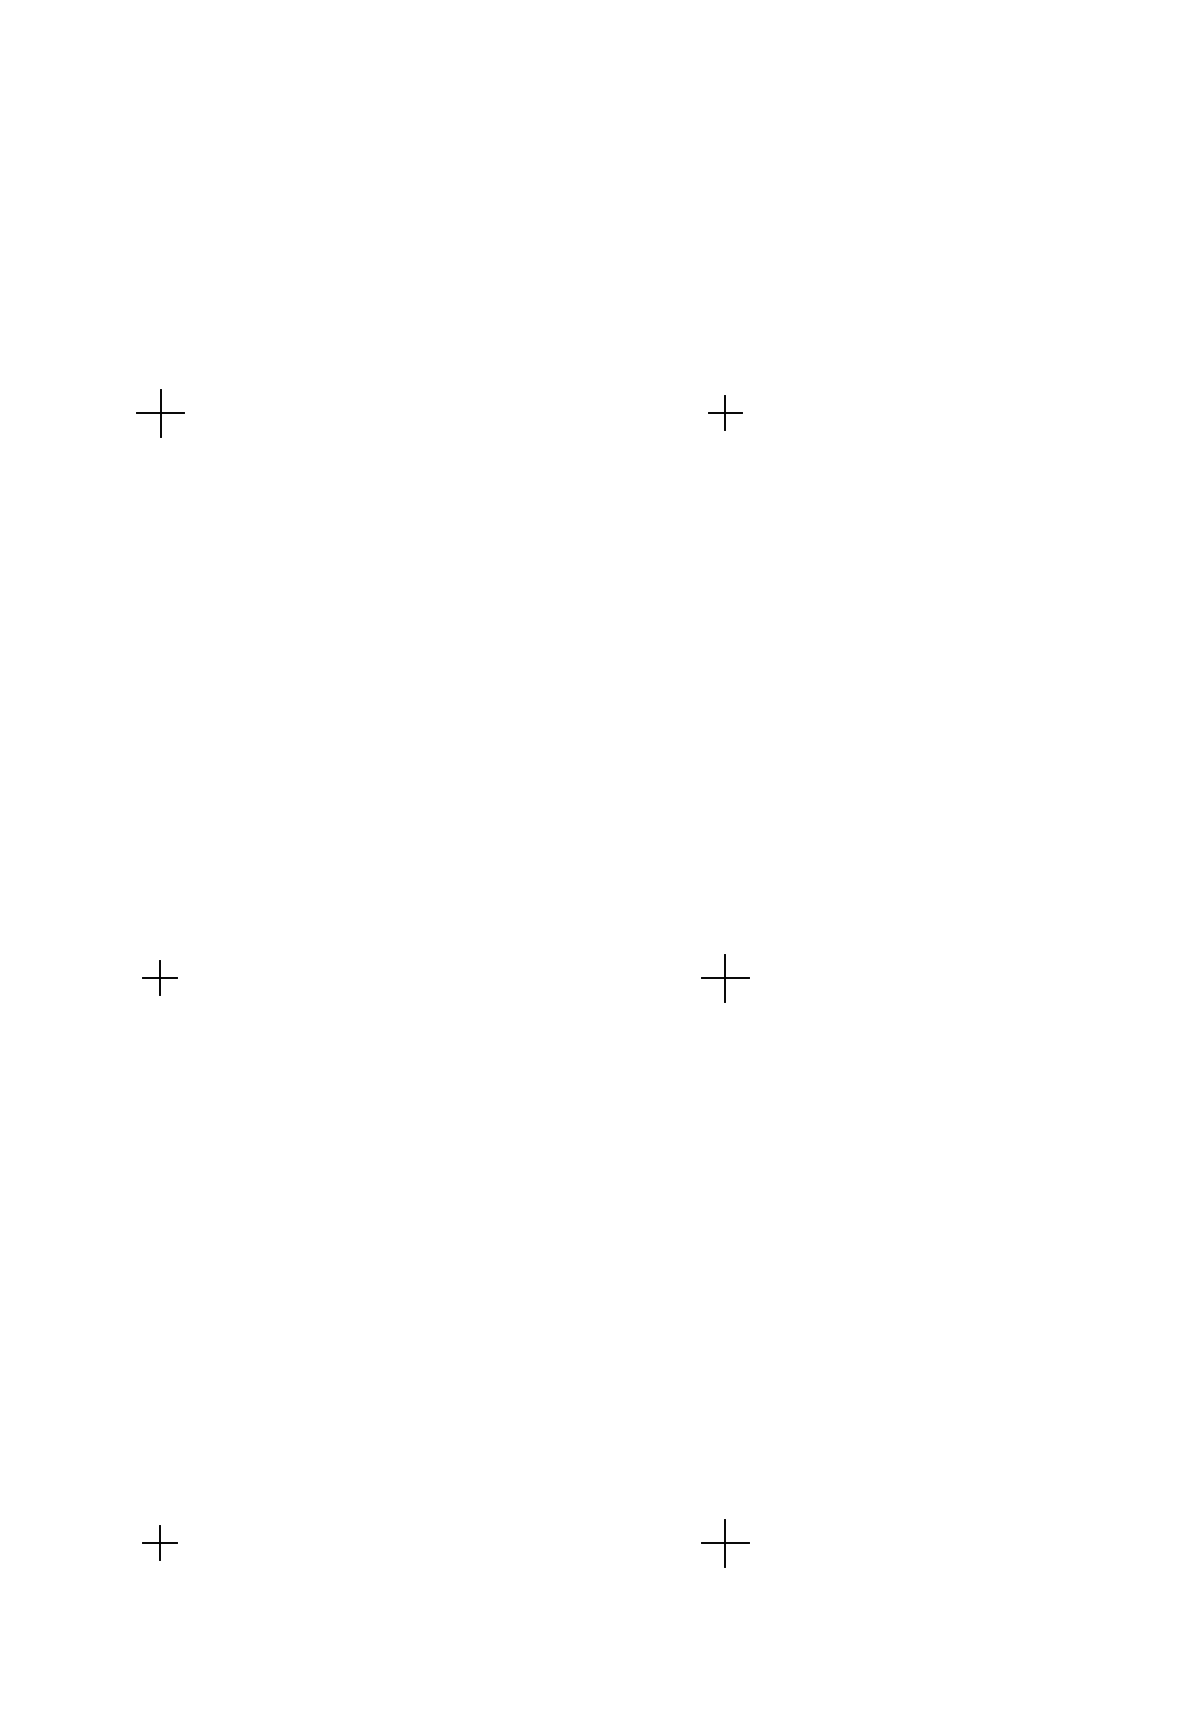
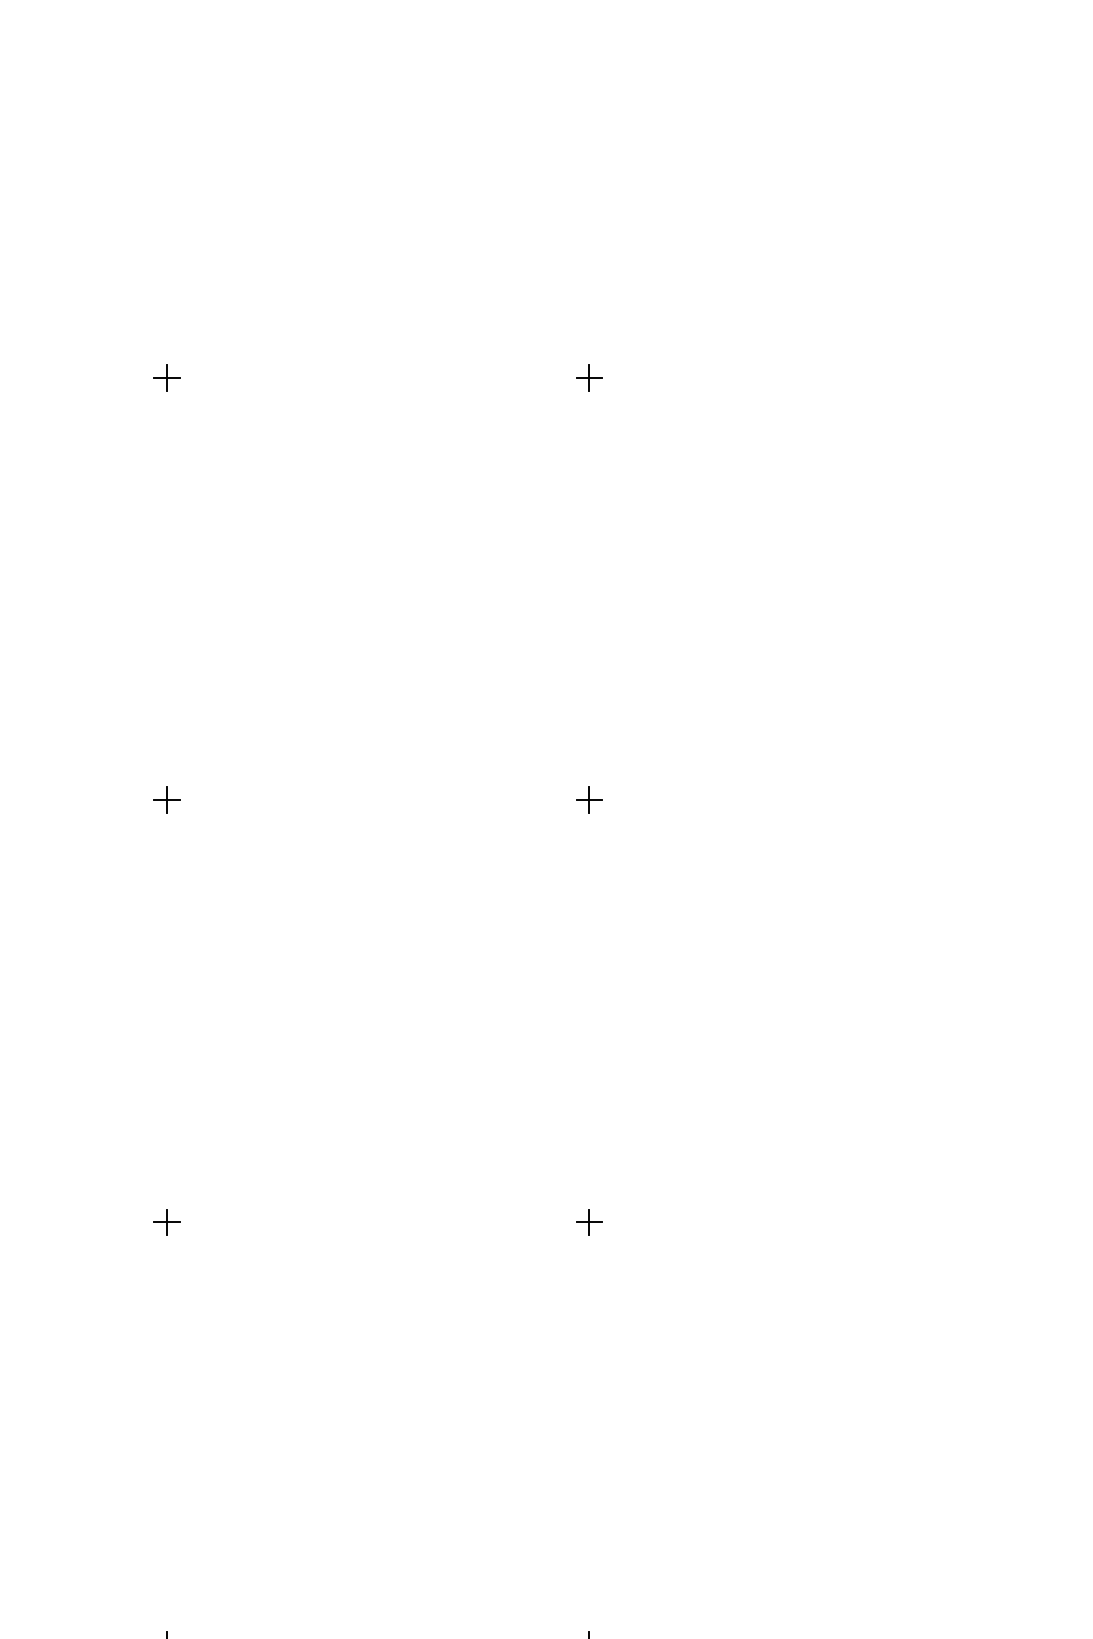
part: (159, 412) -> (166, 377), size x0.71
part: (725, 977) -> (589, 799), size x0.71
part: (725, 1543) -> (589, 1222), size x0.71

